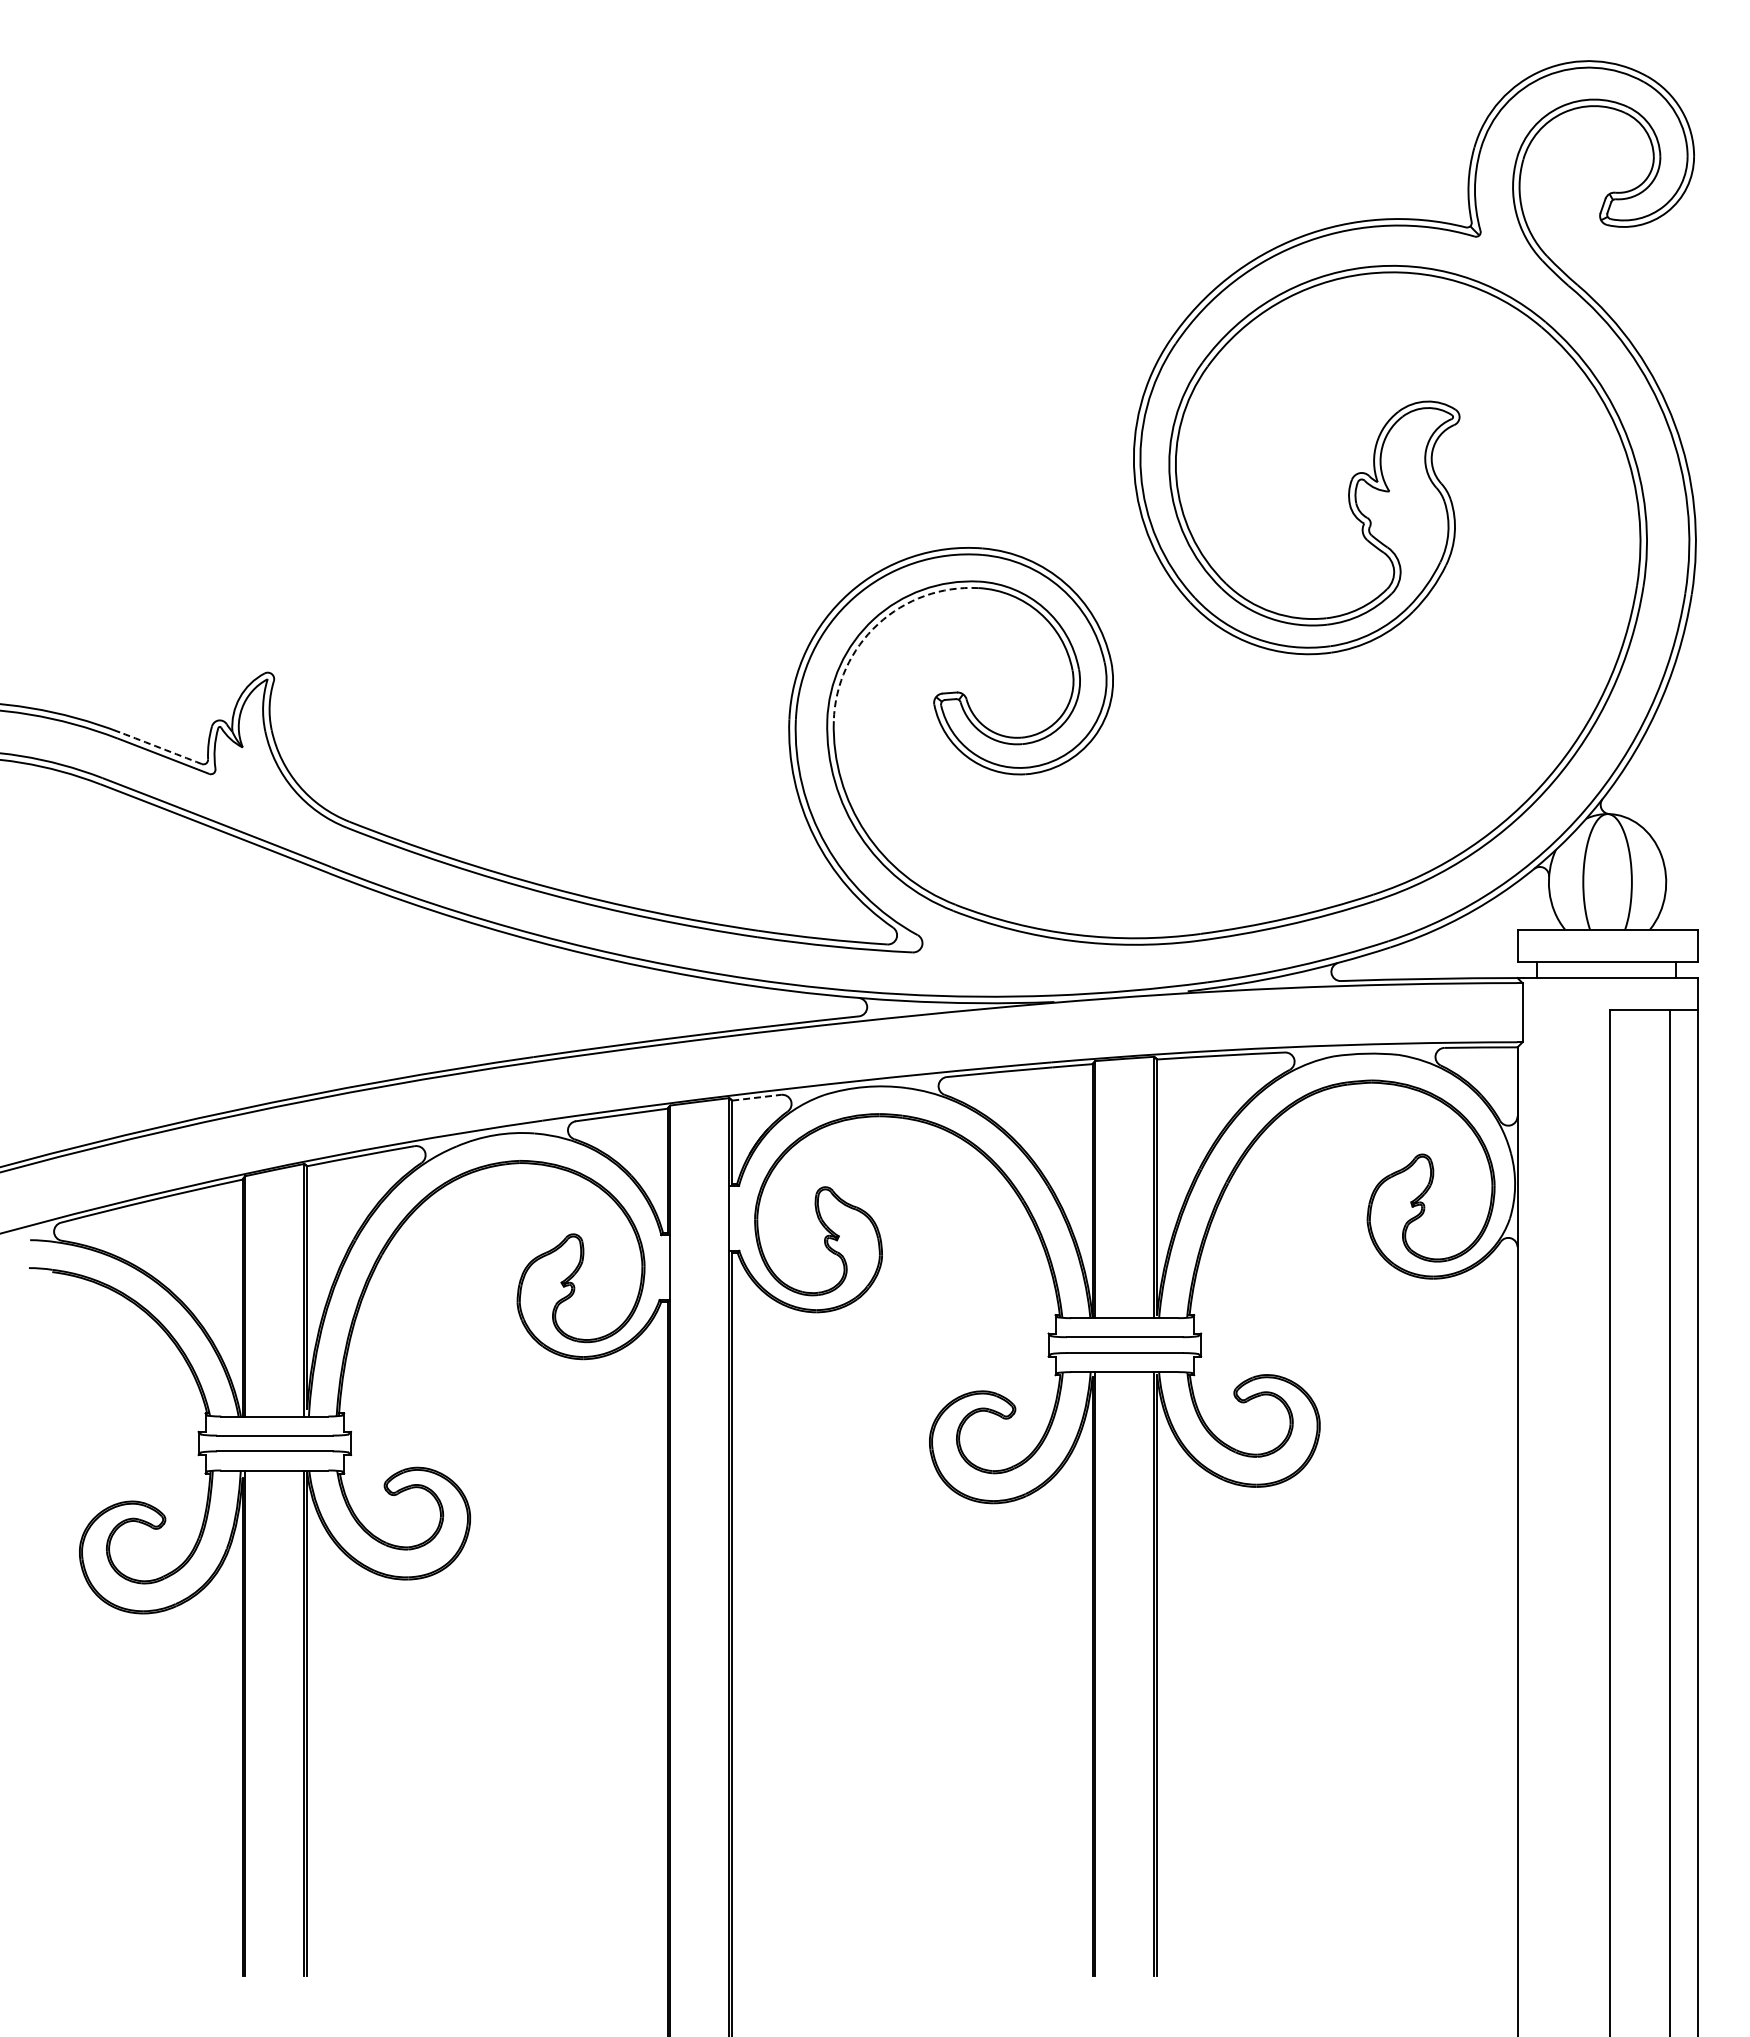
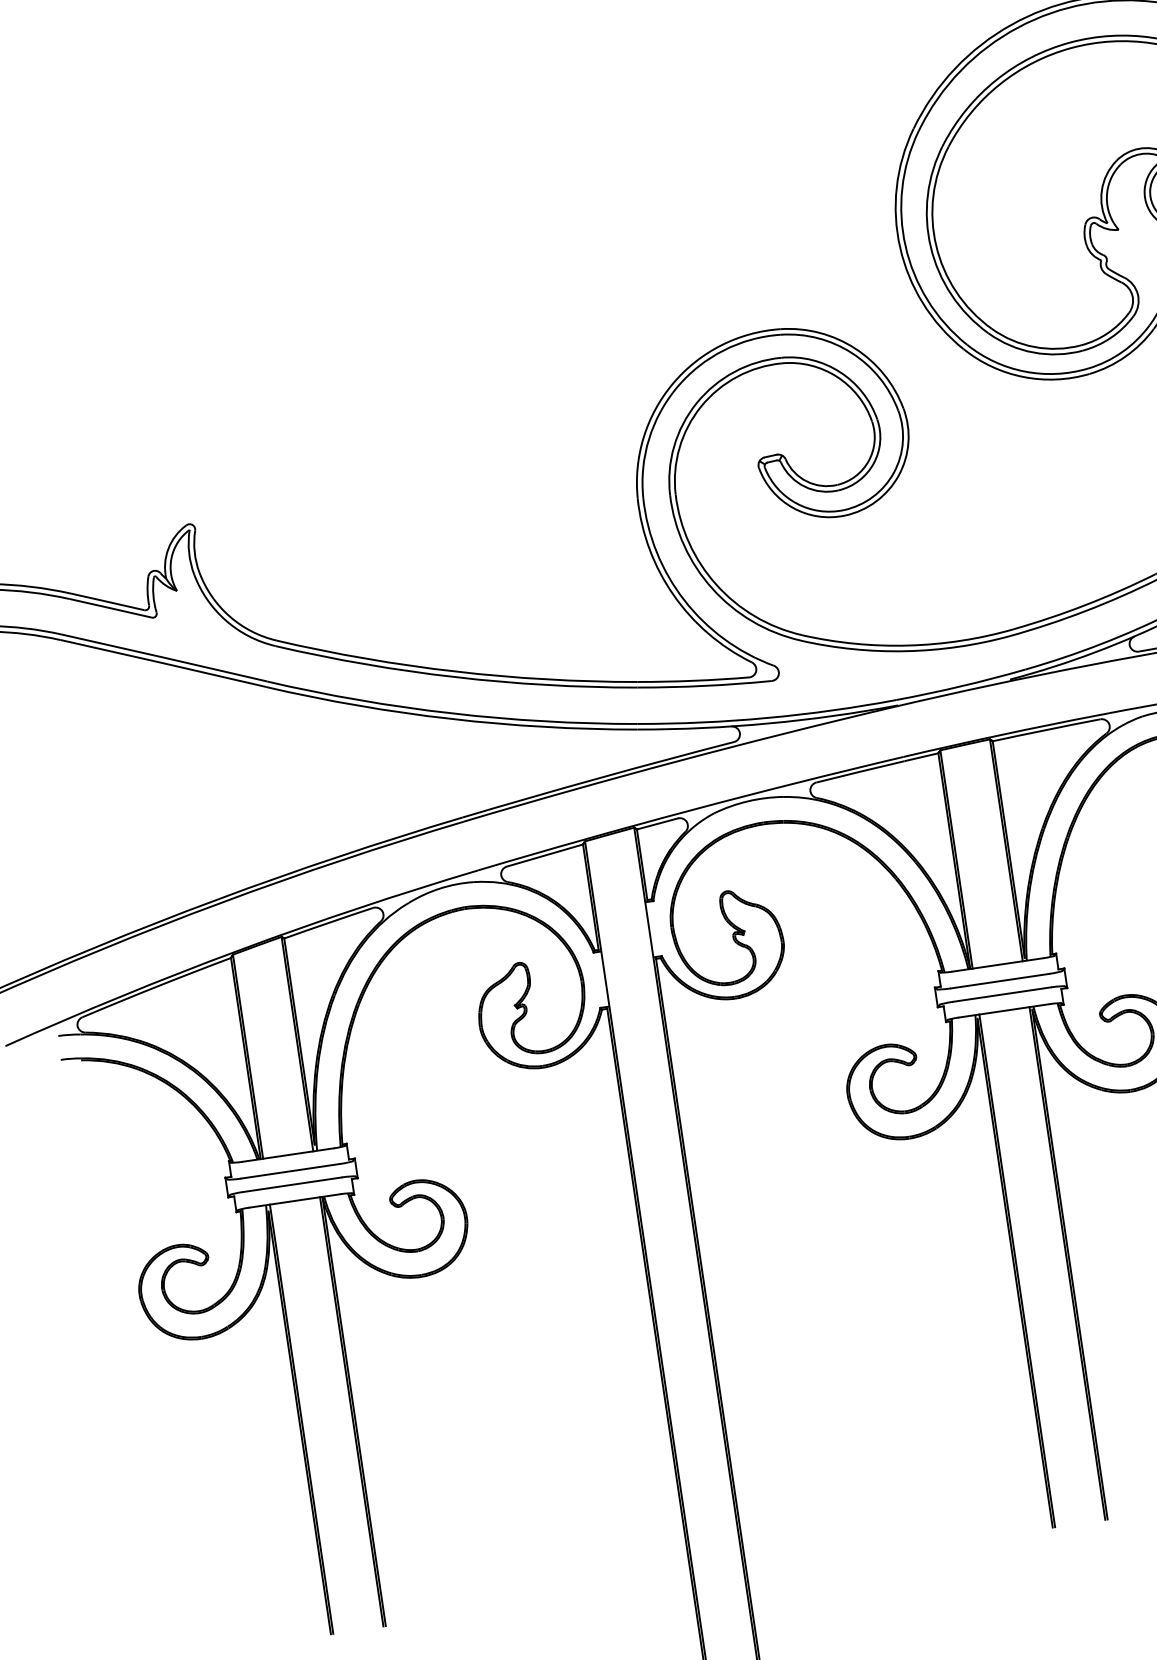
arc: (878, 624) -> (701, 406), dashed -> solid
arc: (160, 748) -> (107, 602), dashed -> solid
line: (756, 1097) -> (657, 823), dashed -> solid

